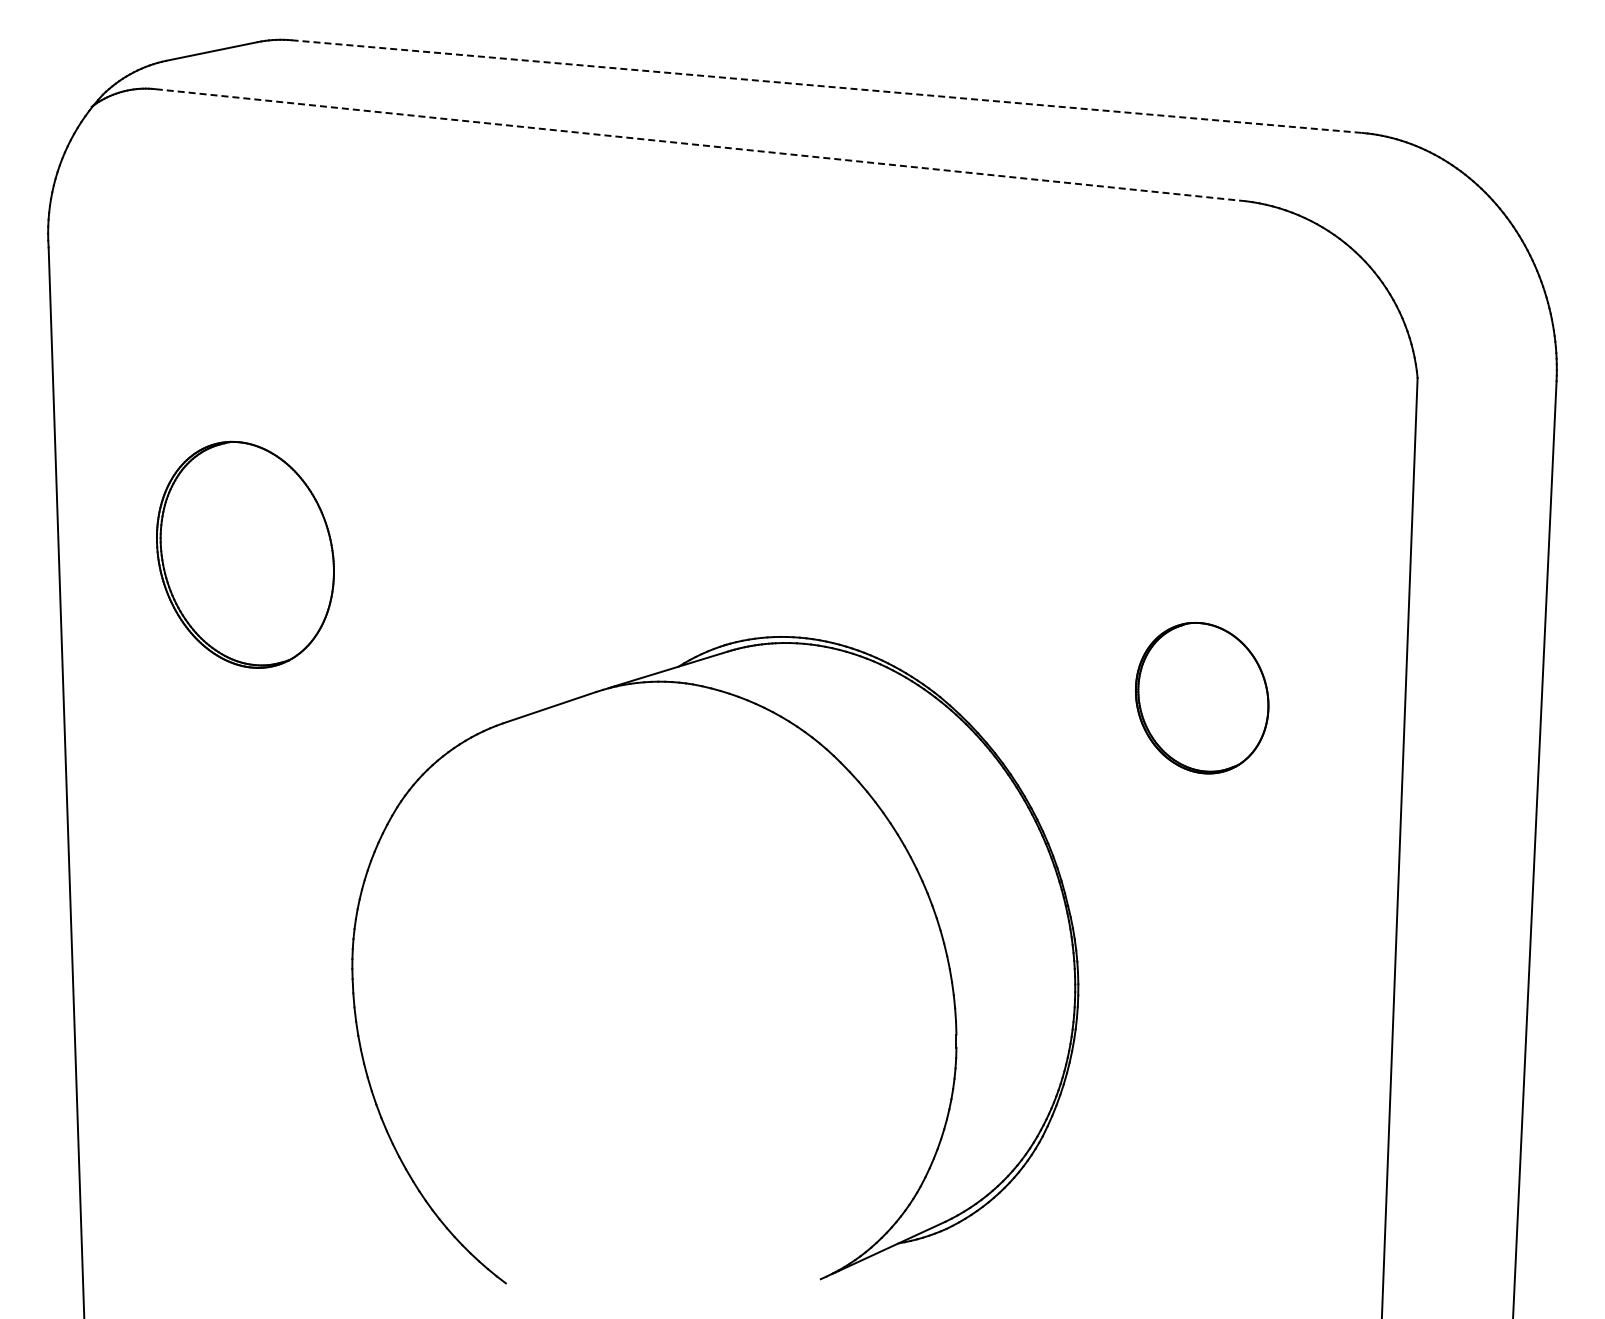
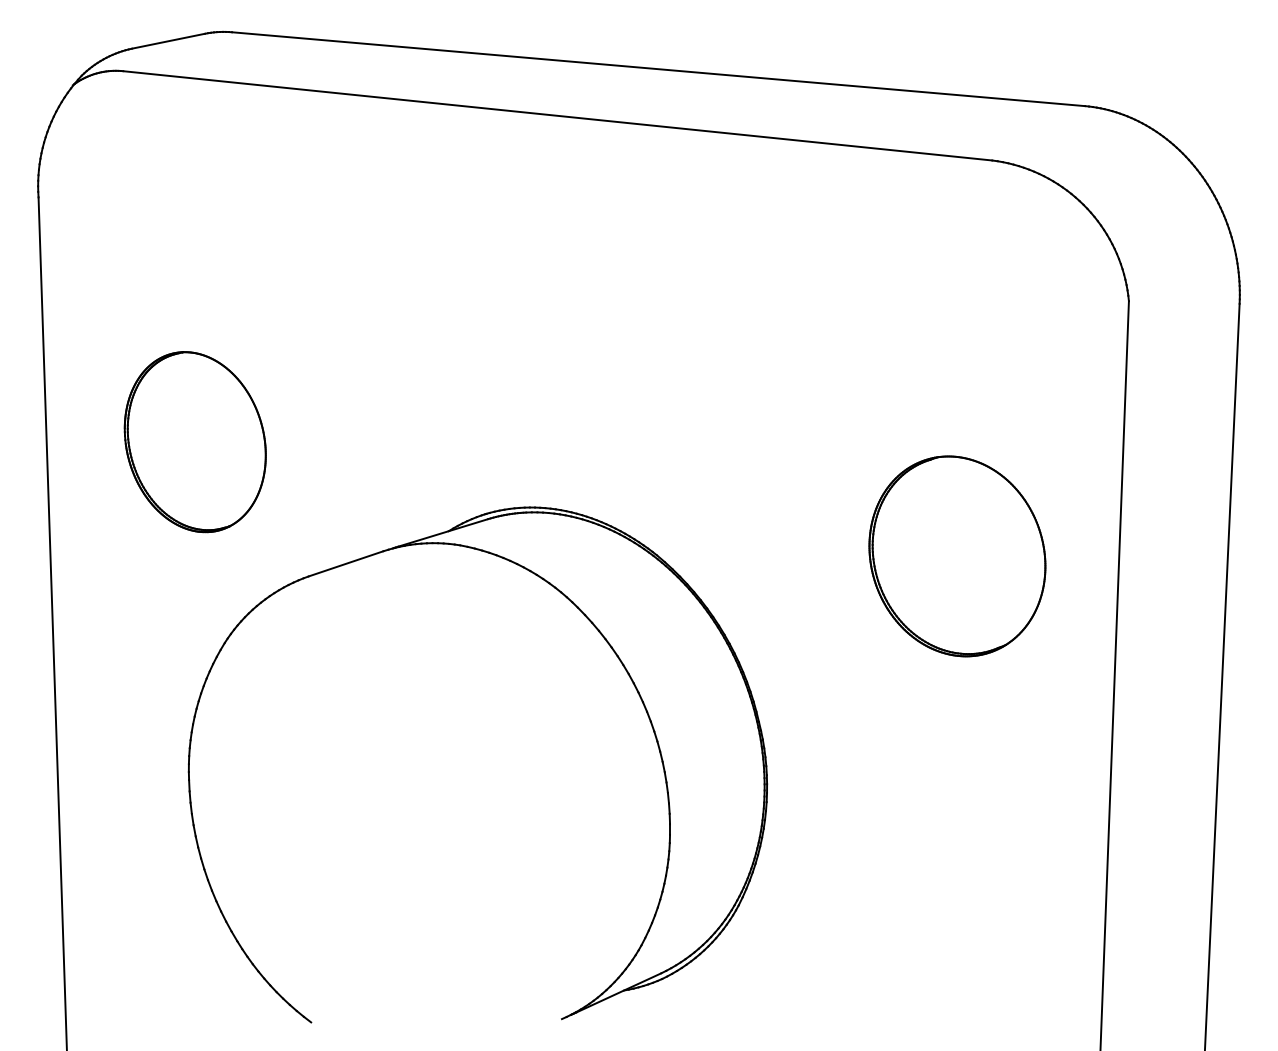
line: (827, 86) -> (658, 69), dashed -> solid
line: (700, 145) -> (557, 116), dashed -> solid
part: (1201, 697) -> (956, 555), size x1.67
part: (911, 861) -> (634, 686), moved

